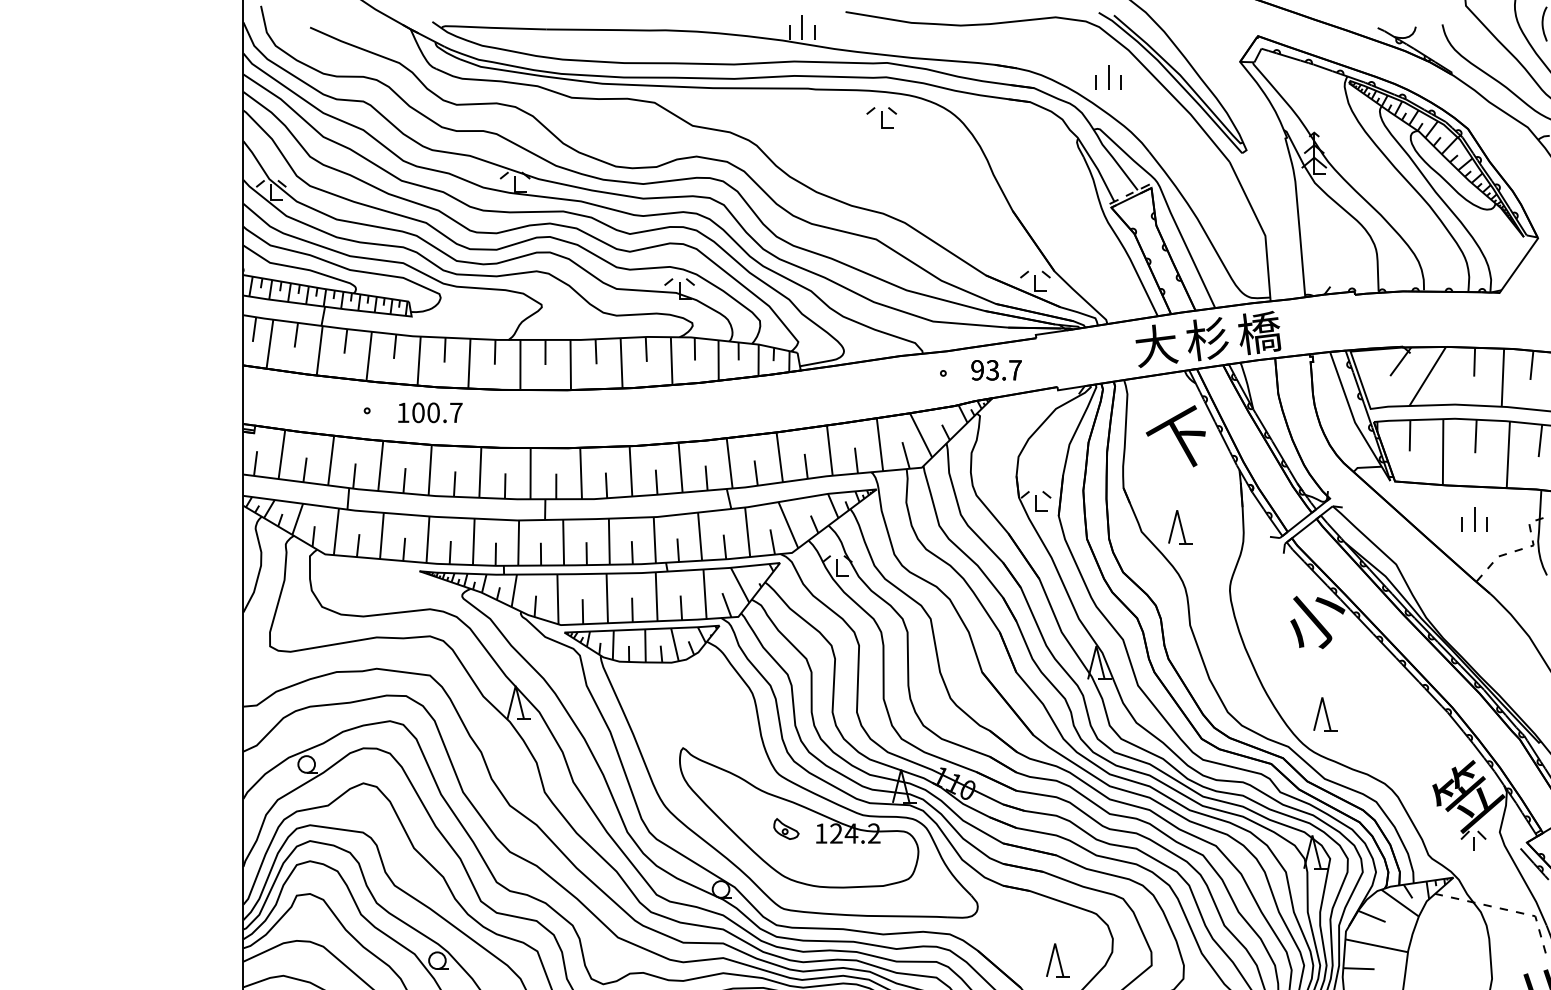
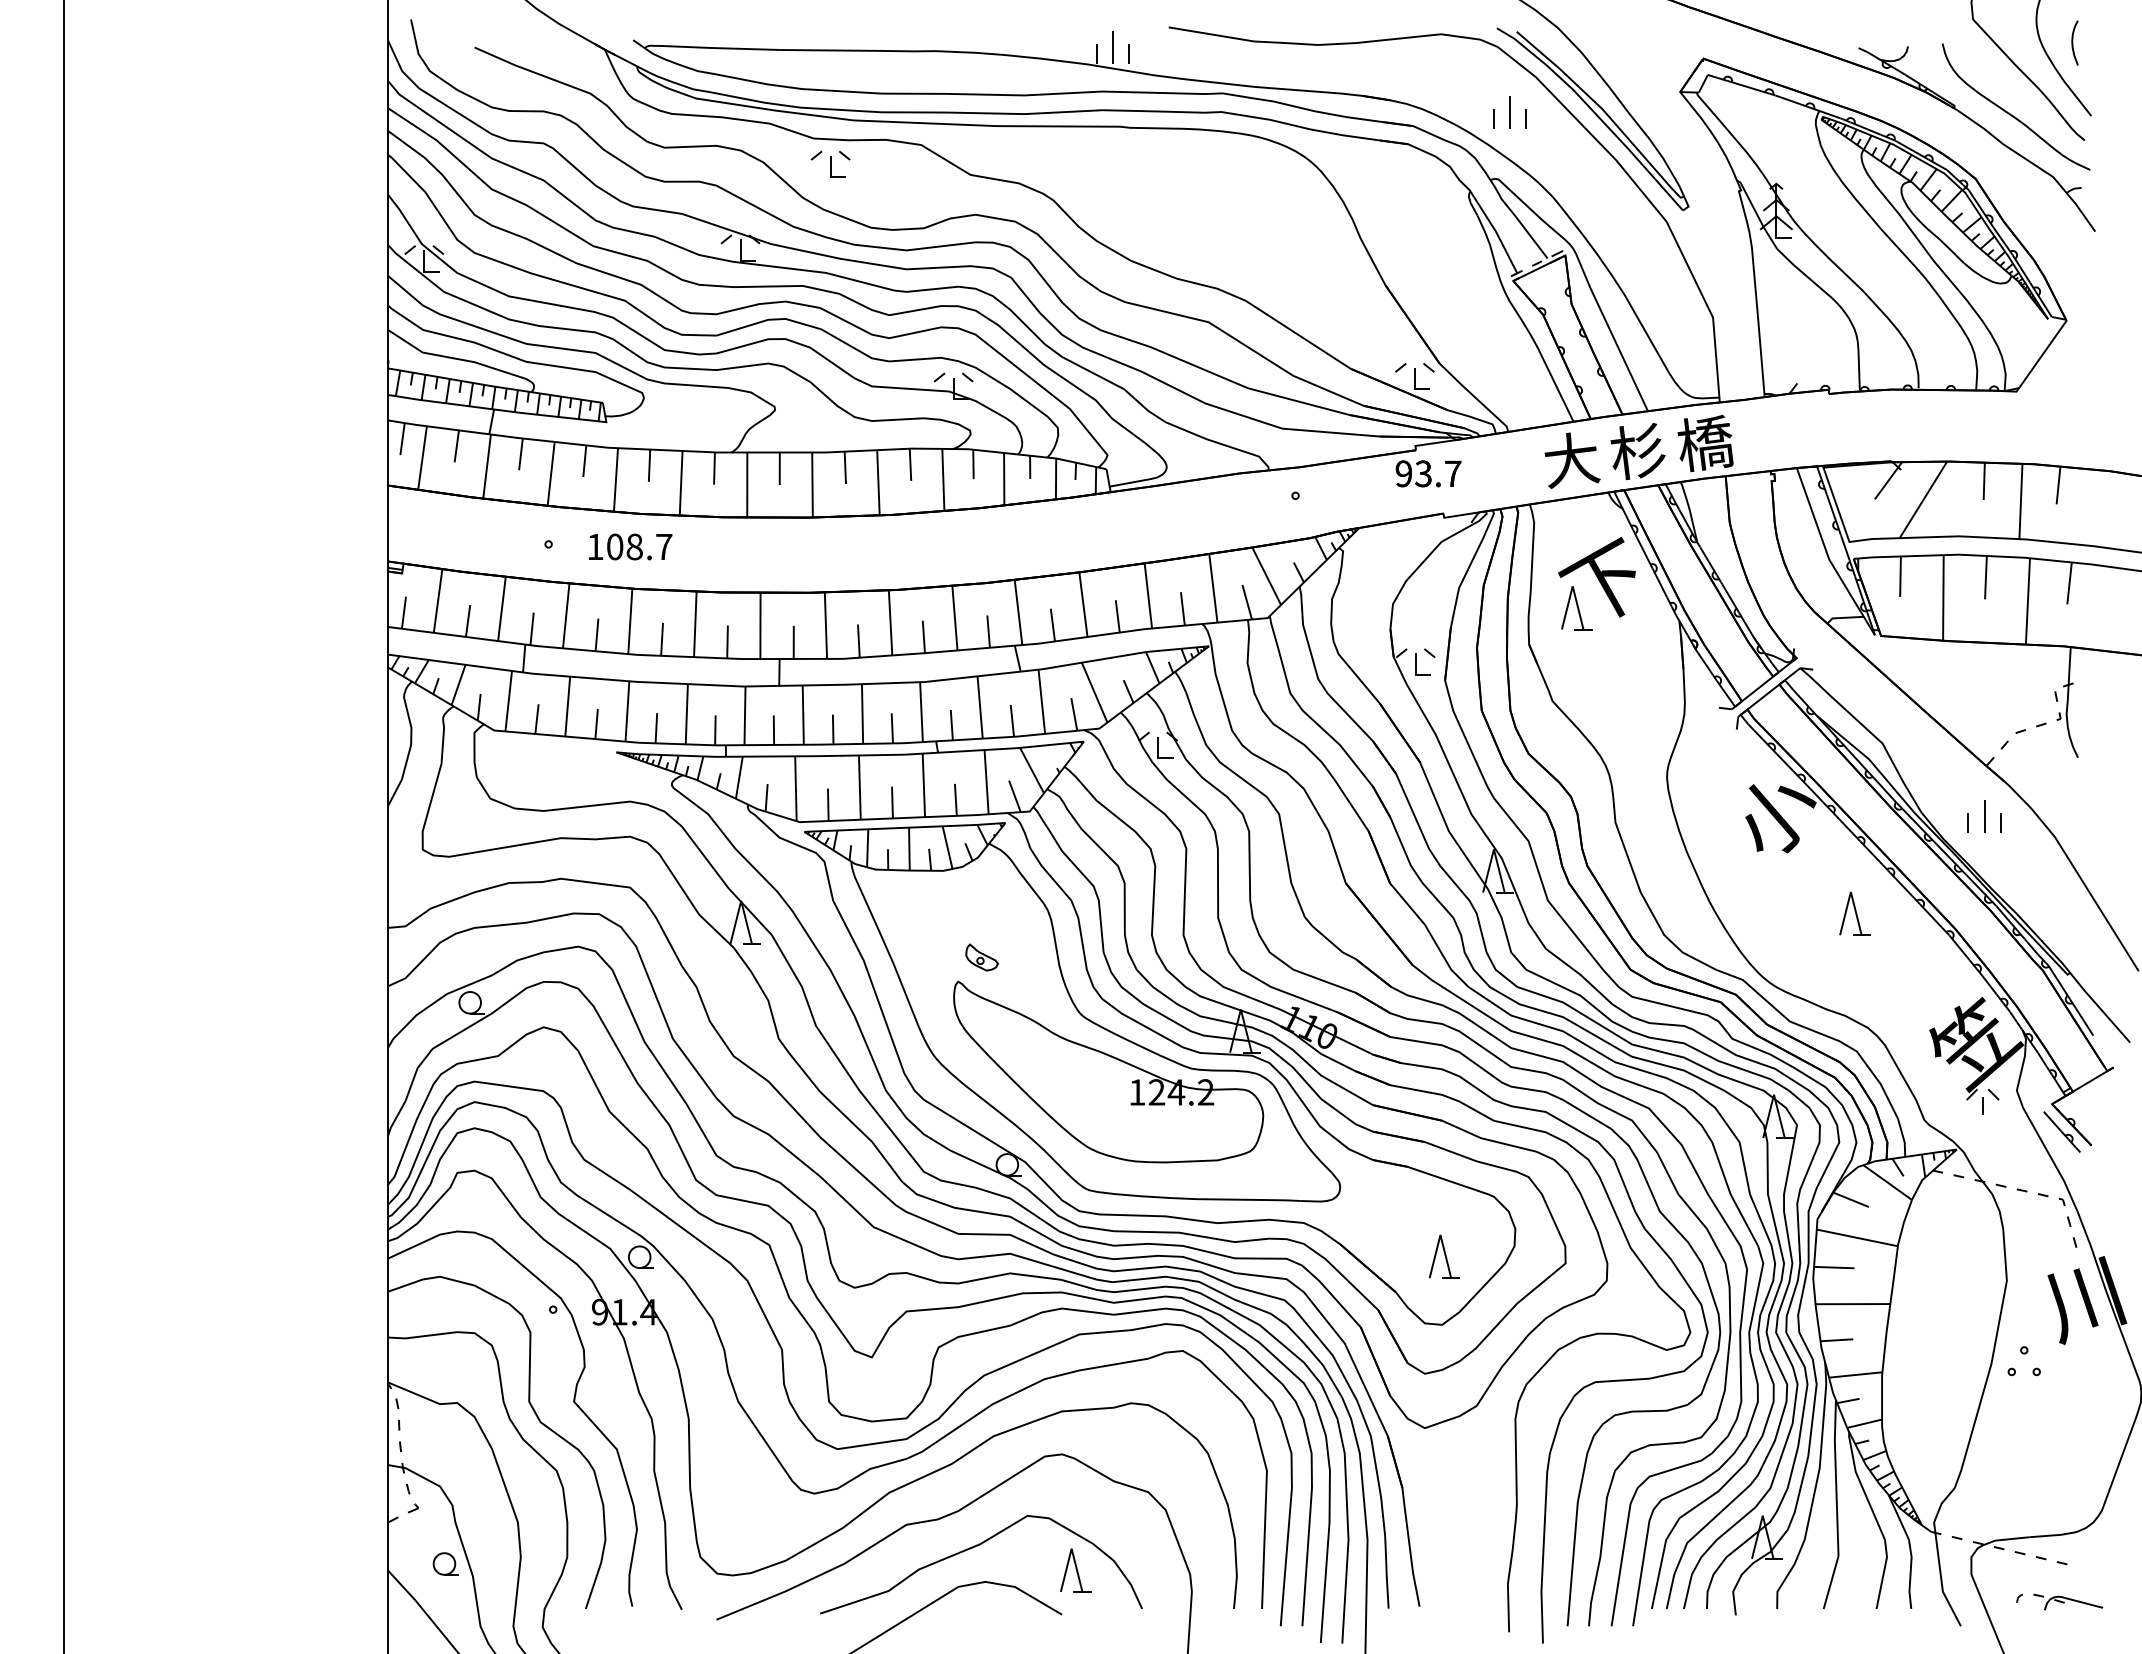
part: (881, 117) -> (830, 163), moved
text: (996, 370) -> (1428, 473), moved
text: (433, 413) -> (634, 547), 100.7 -> 108.7
part: (1474, 519) -> (1984, 816), moved
part: (1180, 527) -> (1576, 608), moved
part: (1325, 714) -> (1854, 913), moved
part: (785, 829) -> (981, 957), moved

